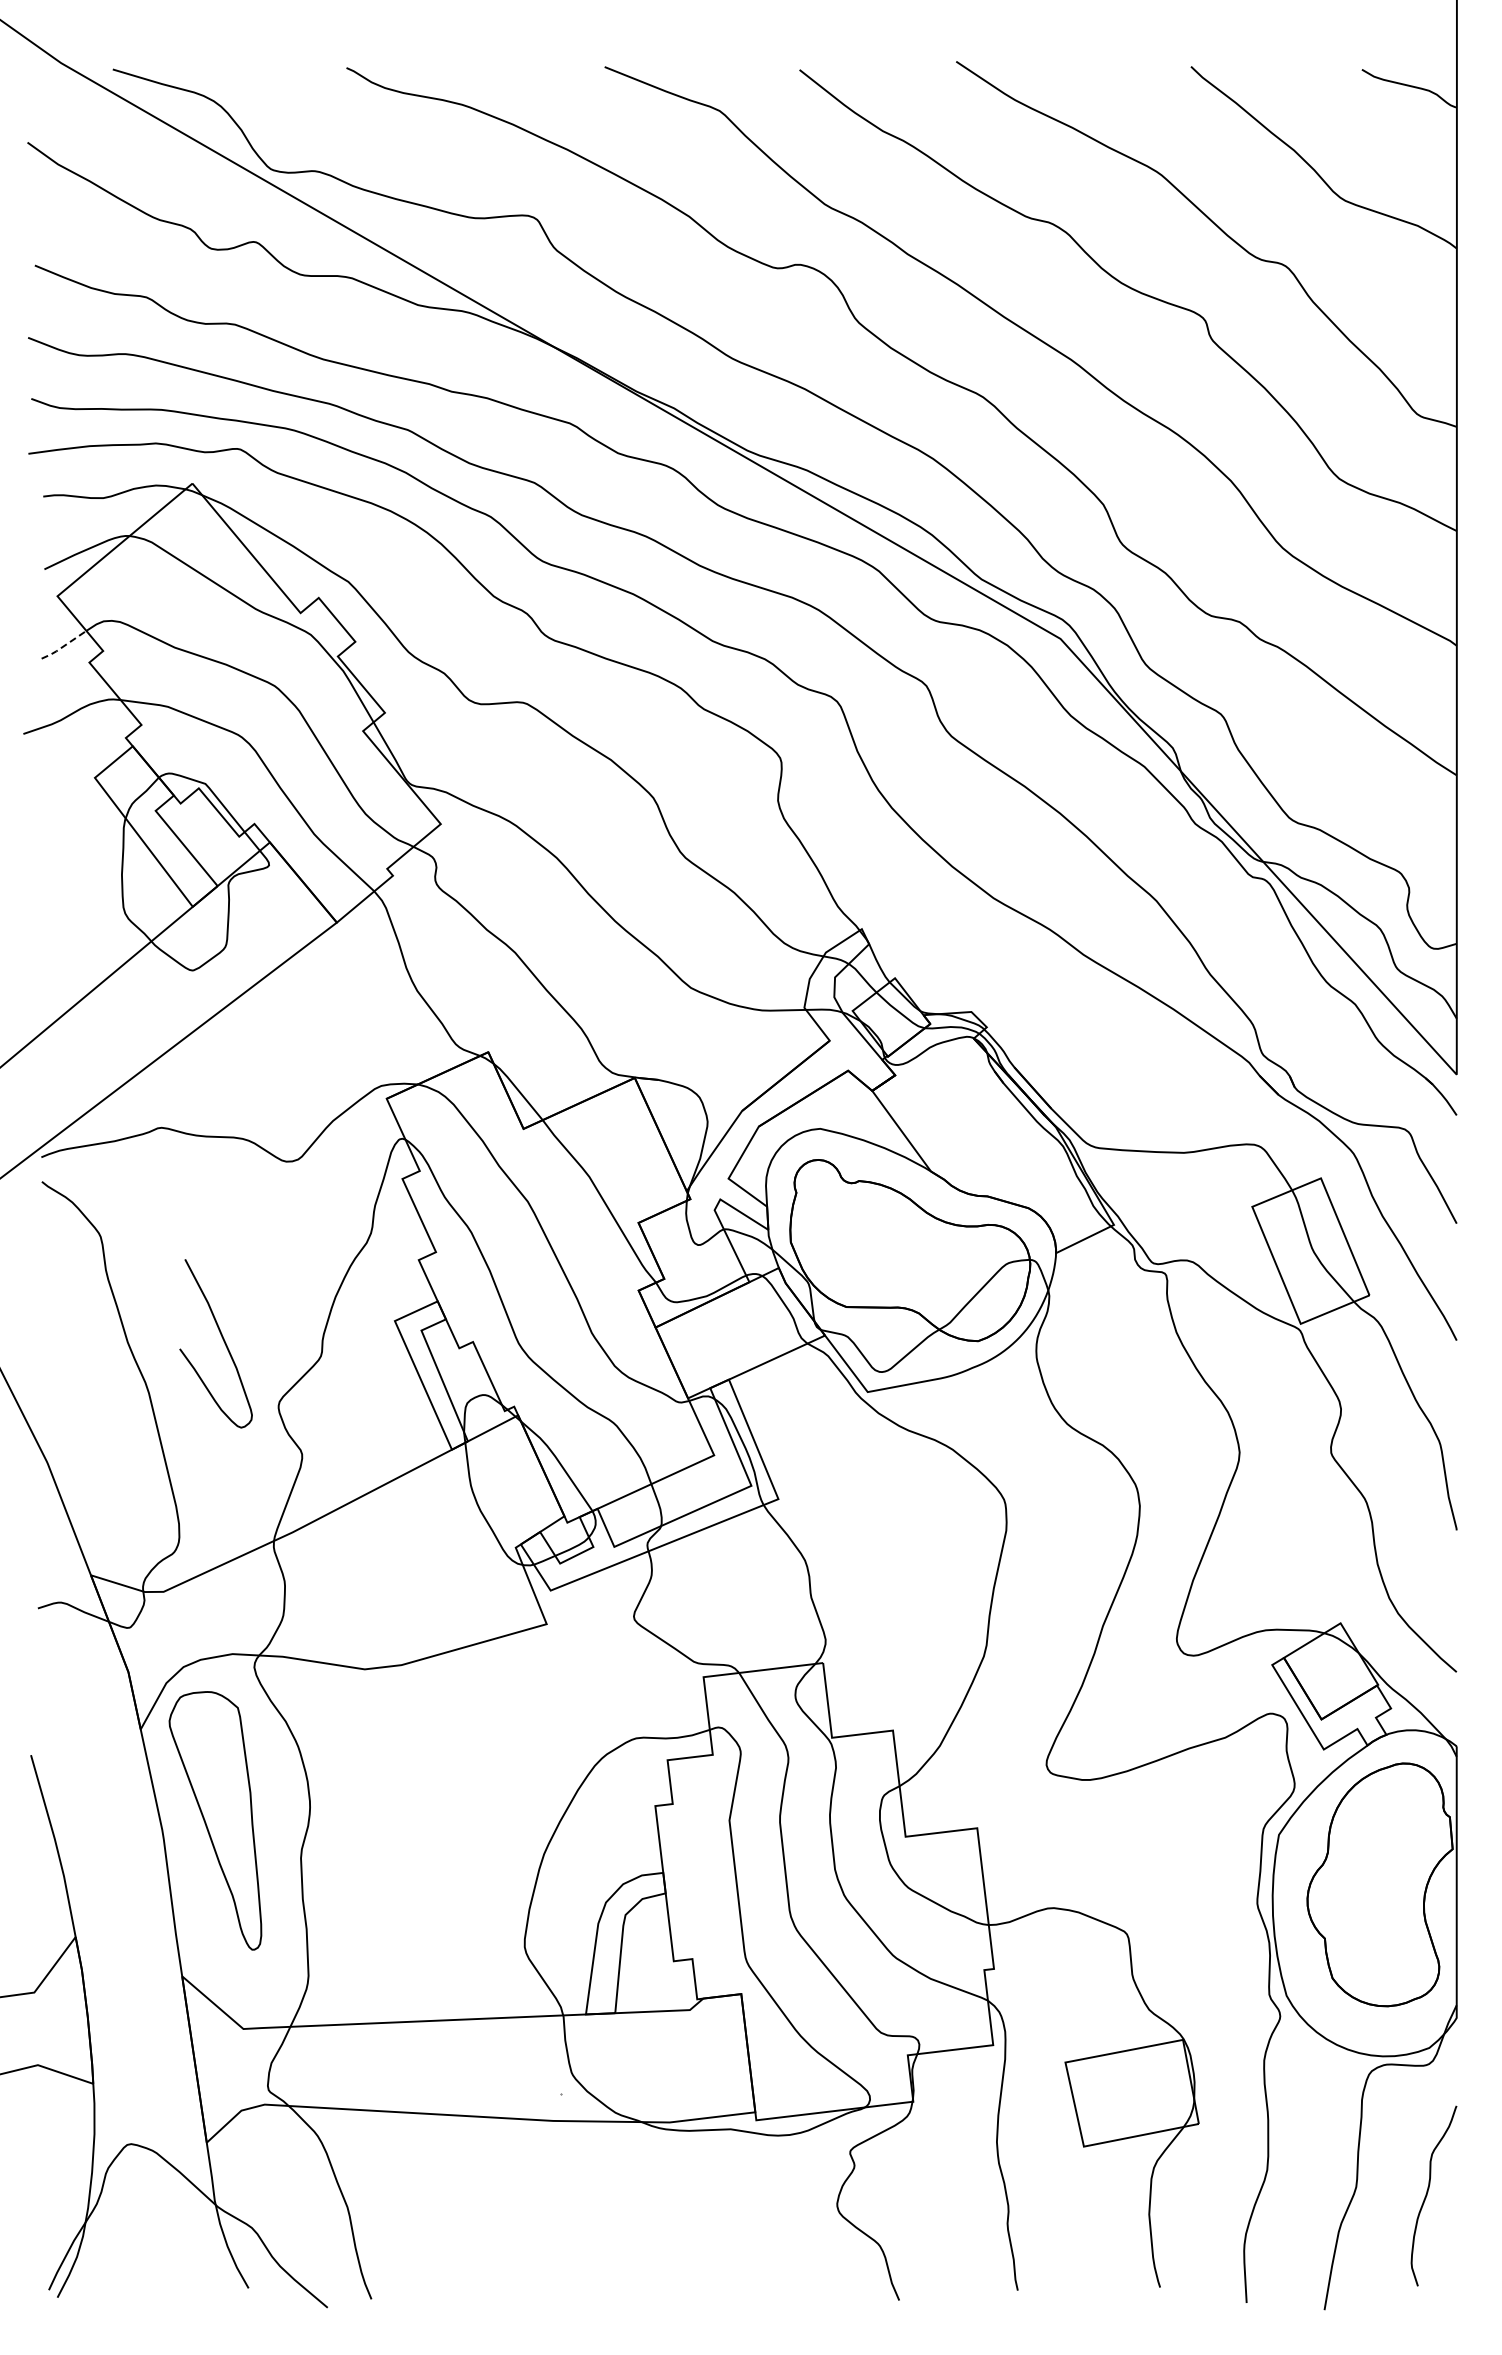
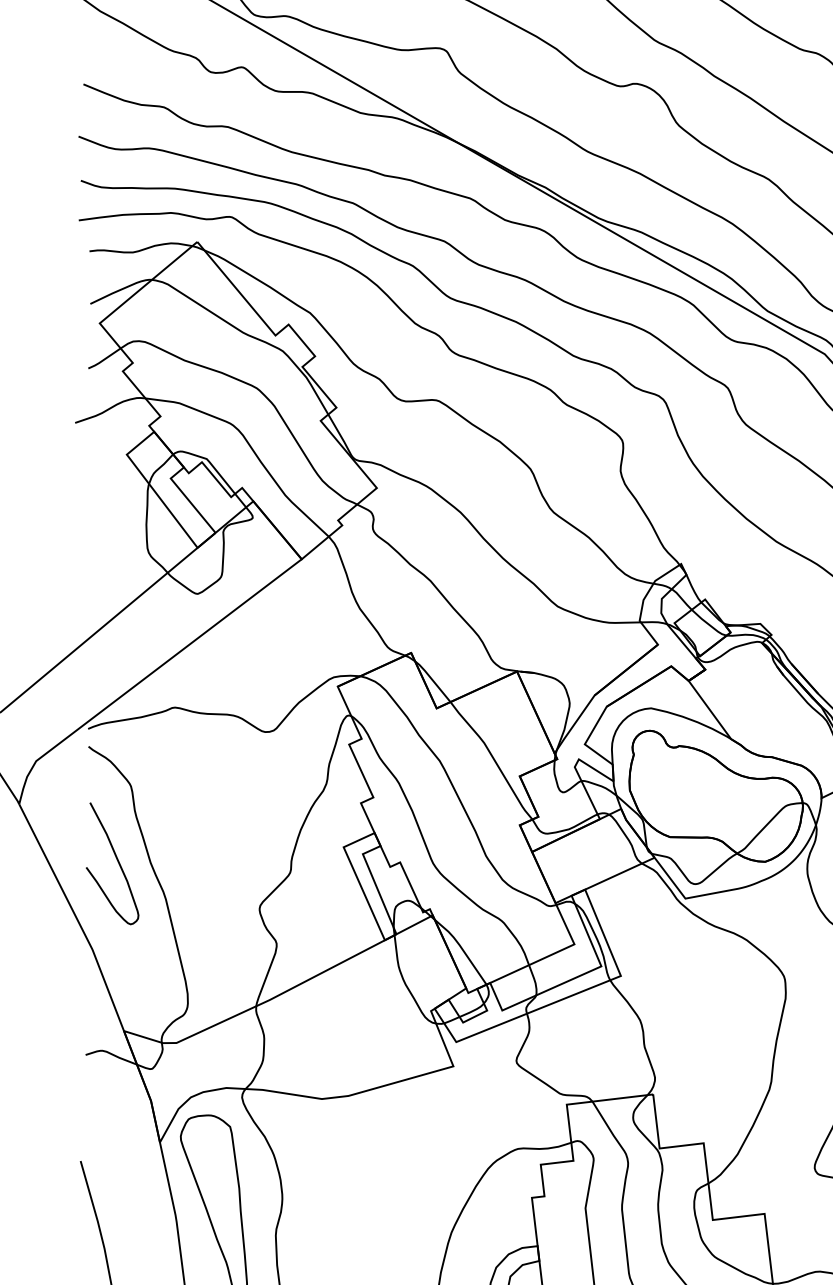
line: (63, 646) -> (104, 359), dashed -> solid
curve: (222, 1339) -> (117, 860), moved

